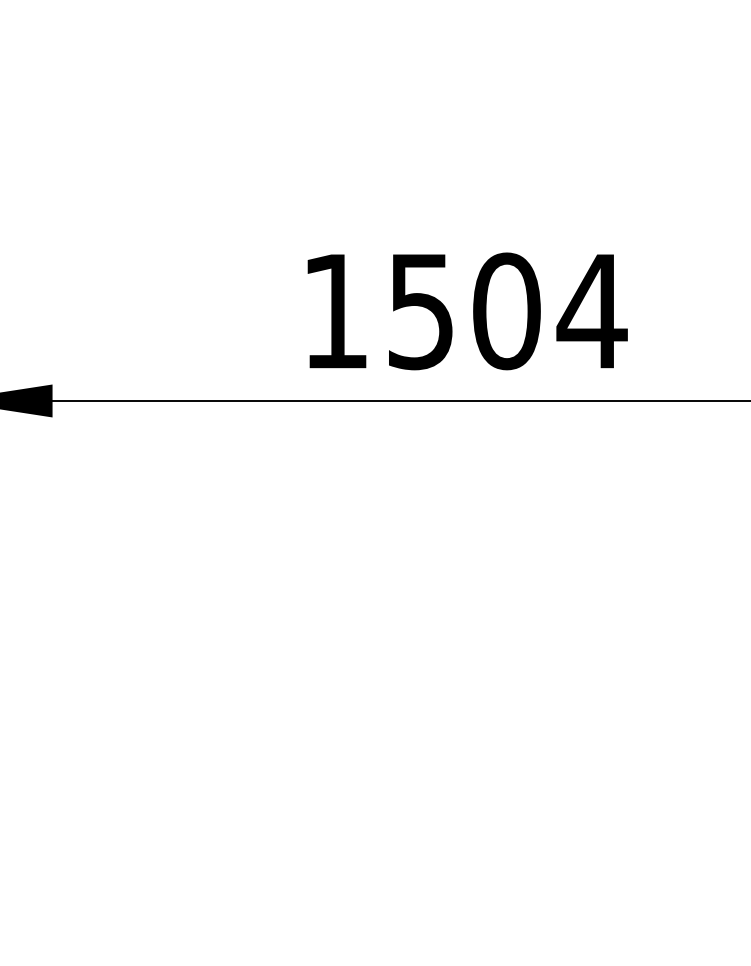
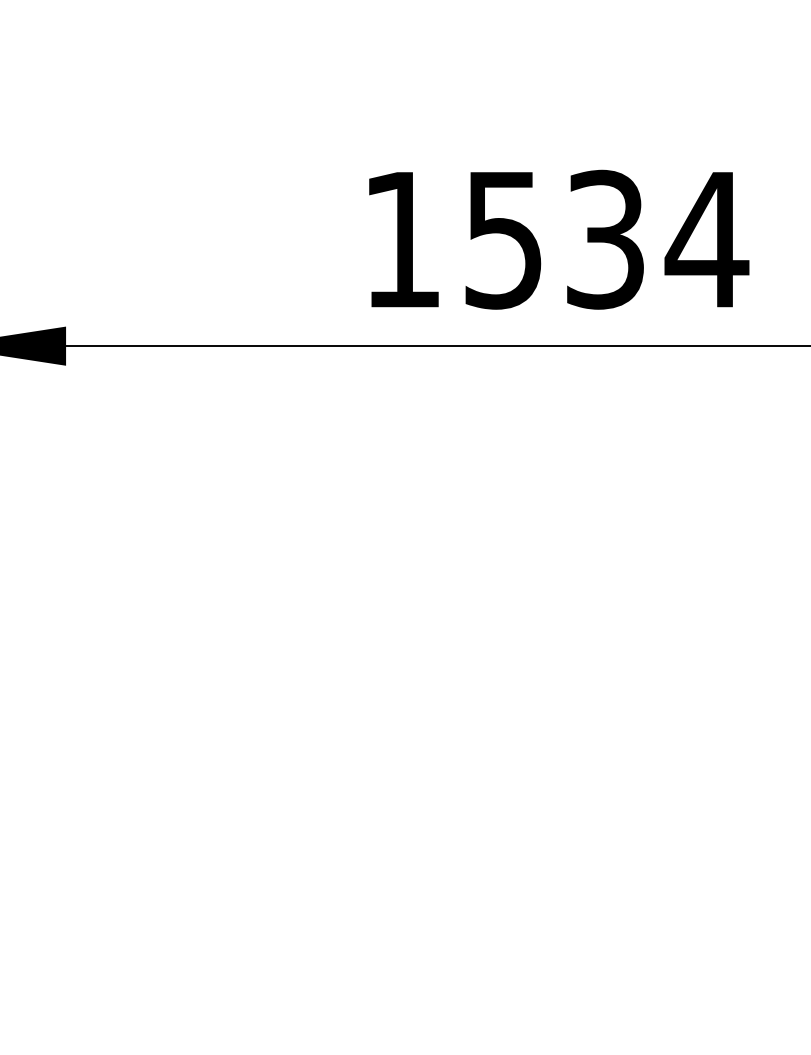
text: (506, 311) -> (605, 239), 1504 -> 1534

